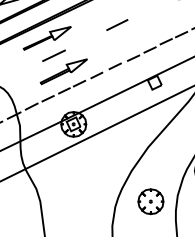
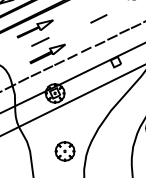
line: (116, 24) -> (98, 18), moved
part: (150, 201) -> (64, 151), moved

